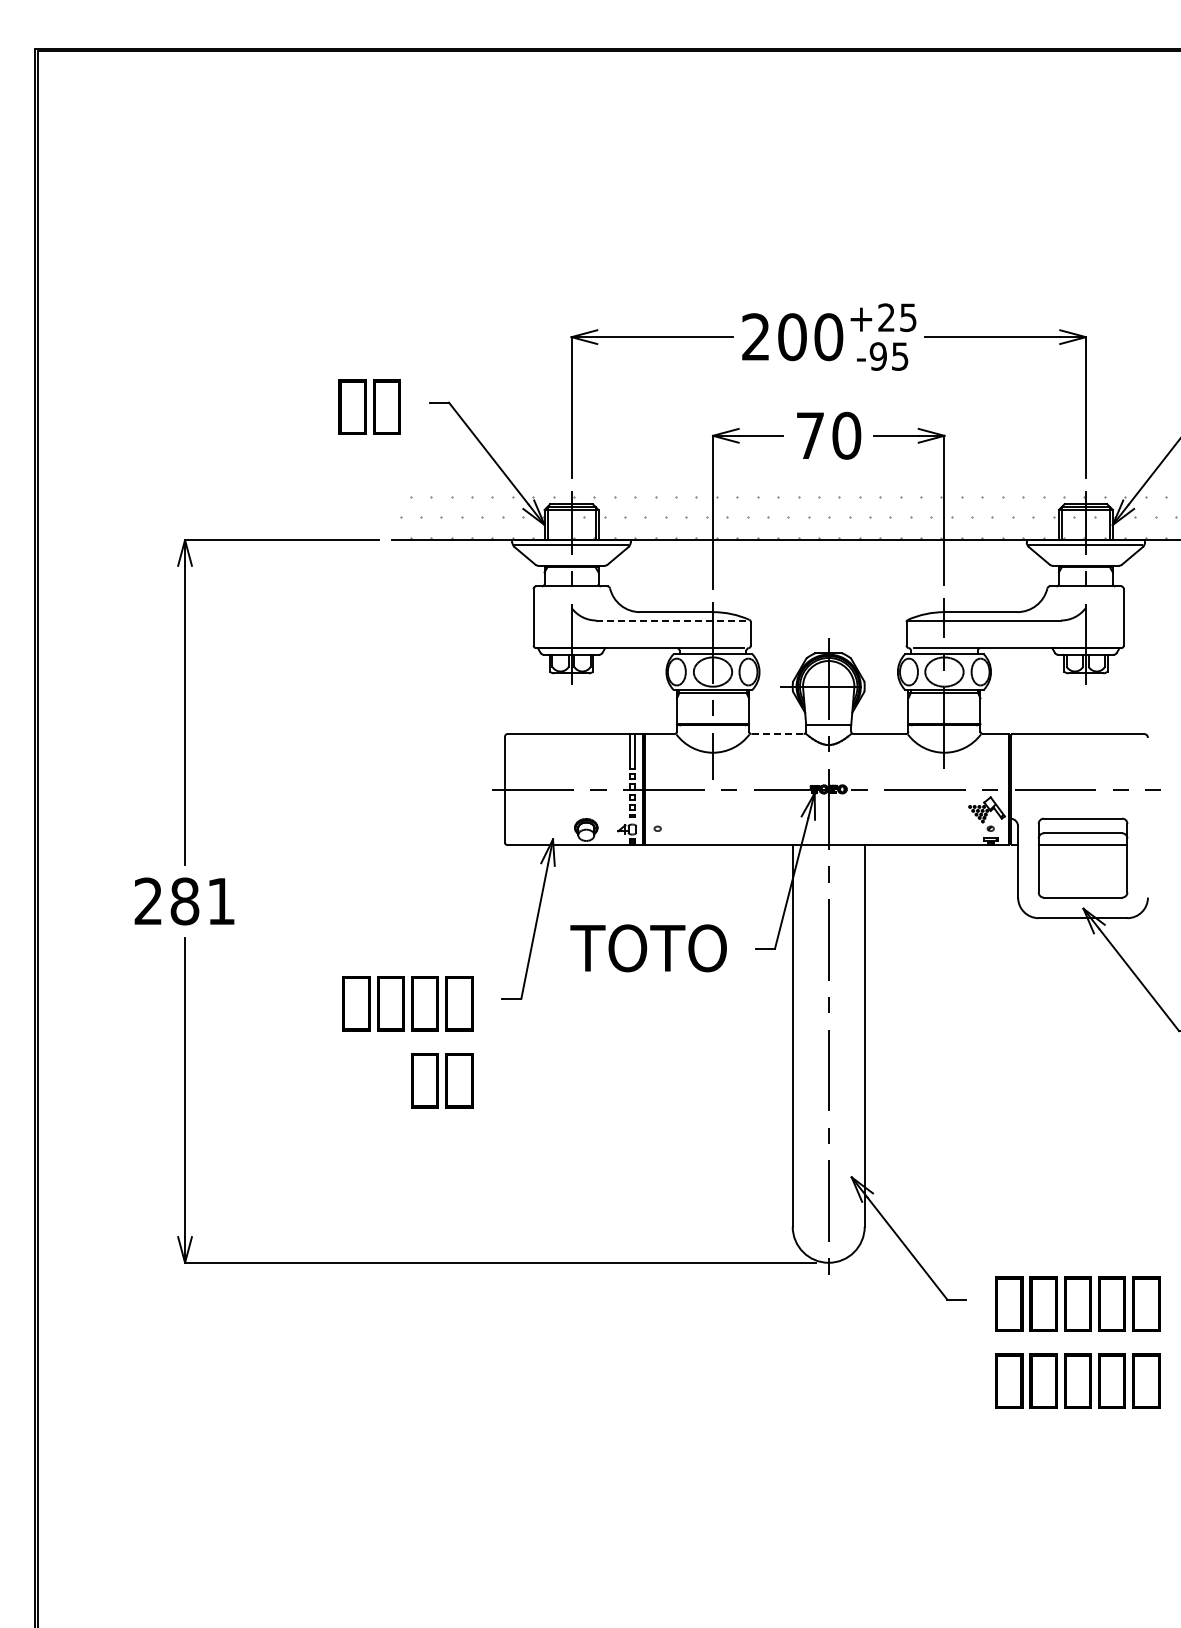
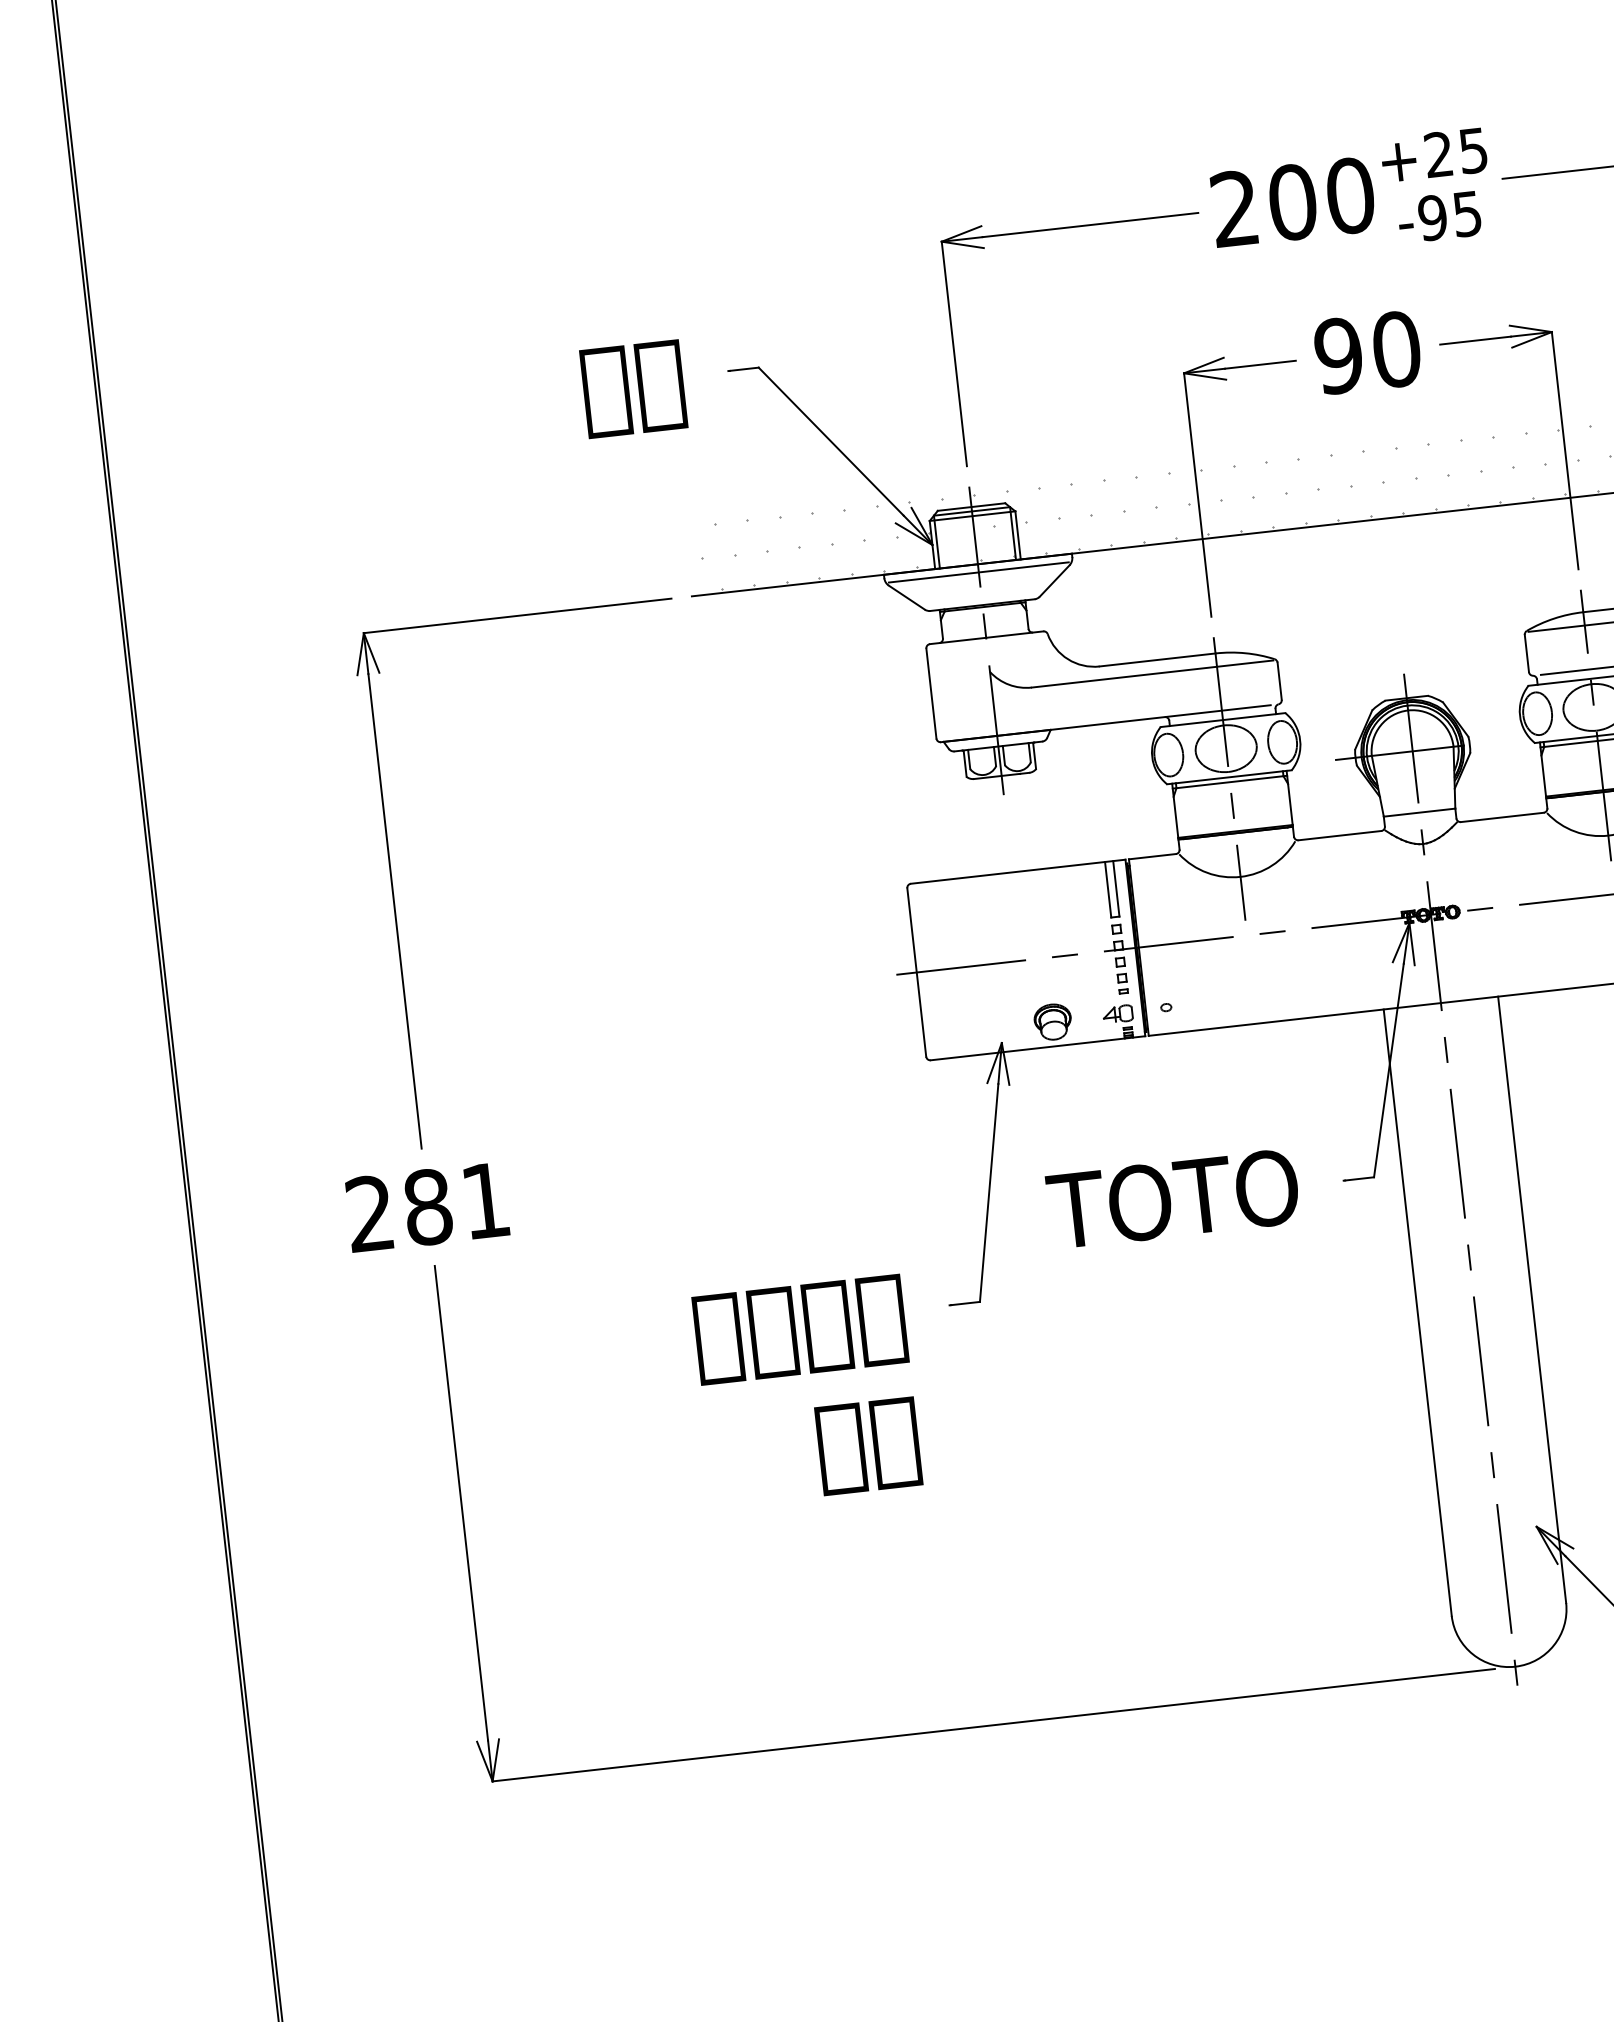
text: (810, 435) -> (1338, 355), 70 -> 90
line: (672, 620) -> (1152, 673), dashed -> solid
line: (778, 734) -> (1341, 836), dashed -> solid

